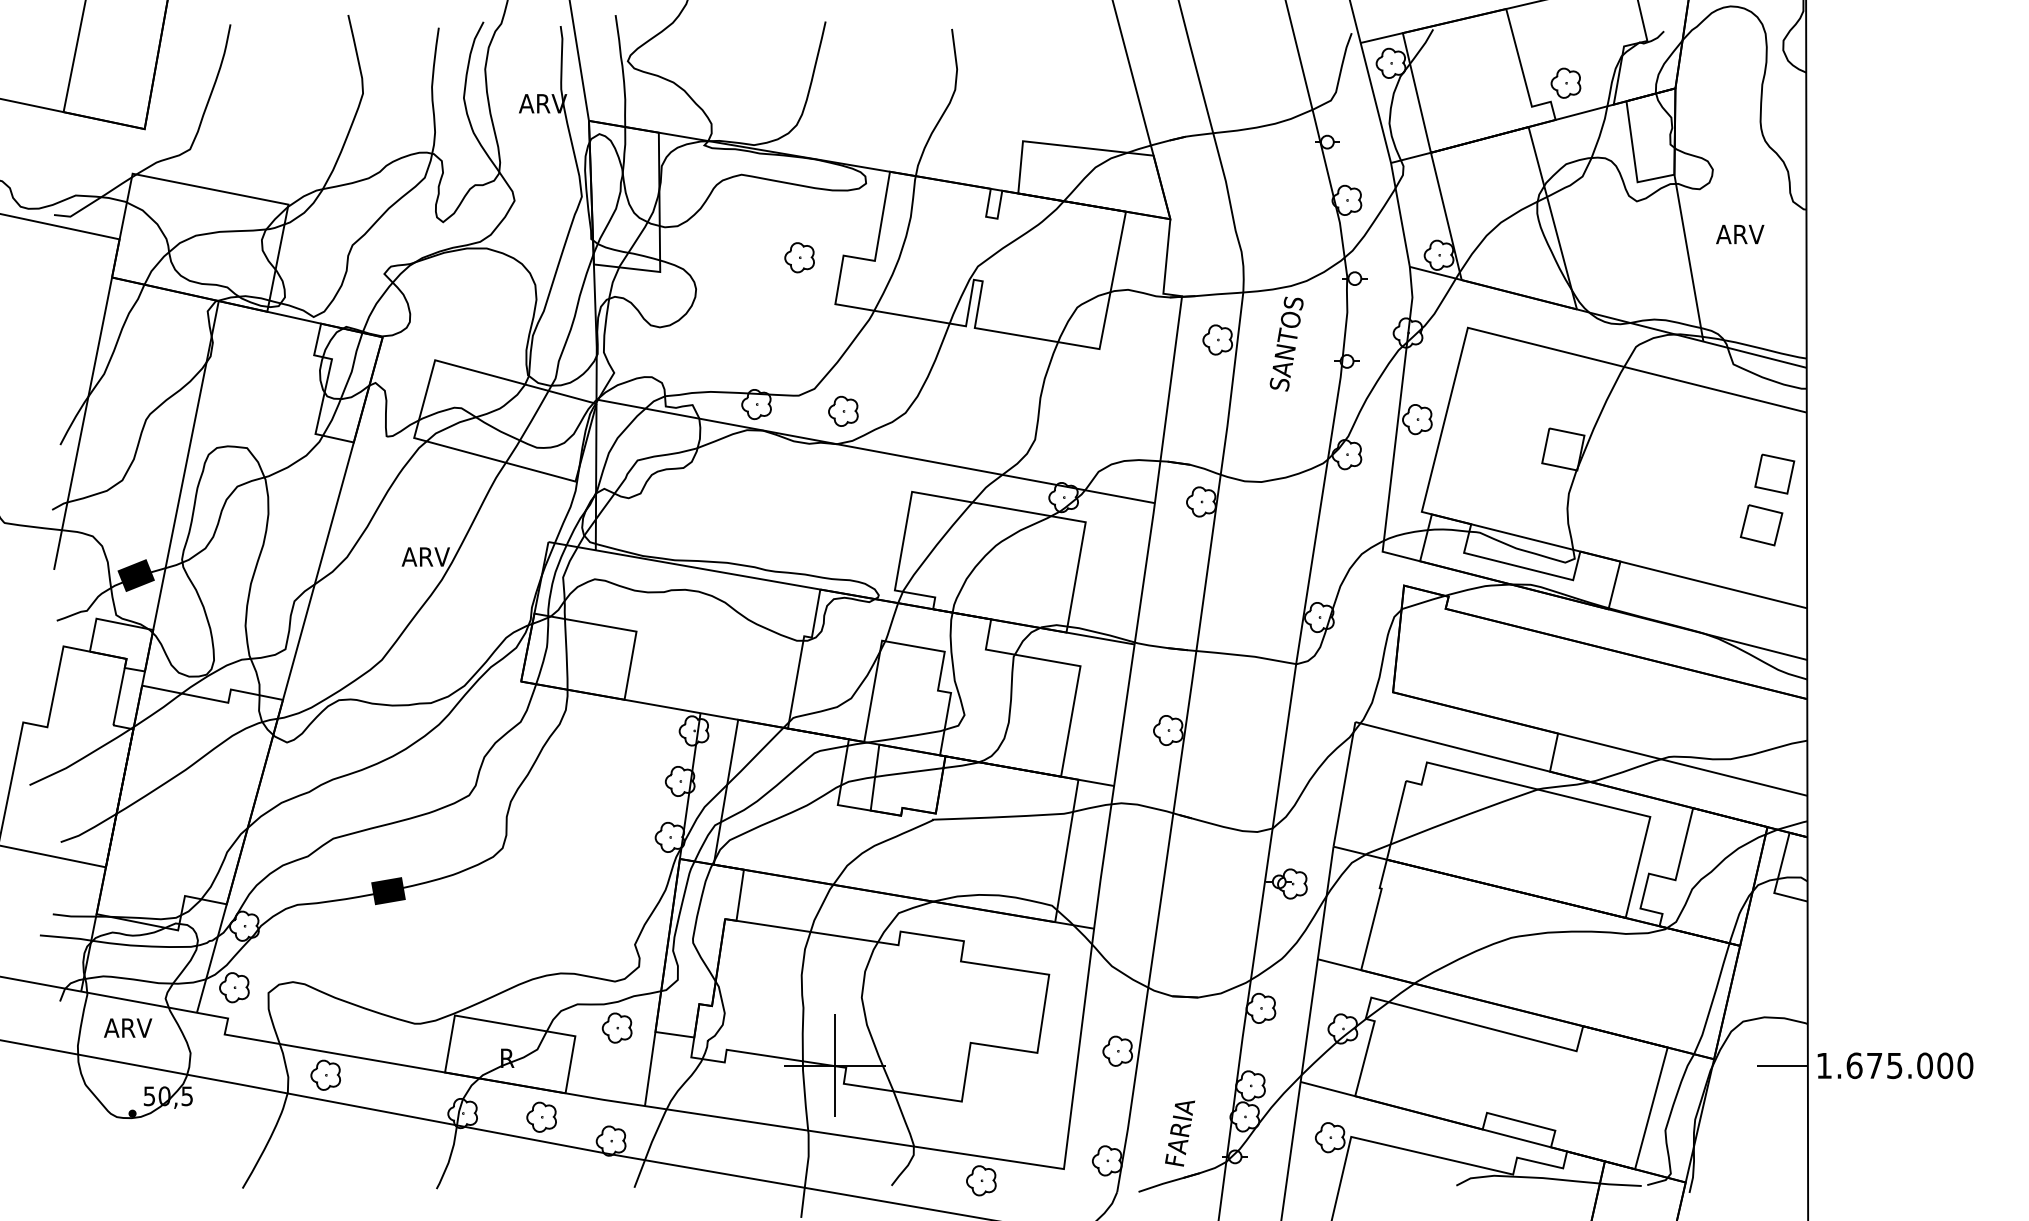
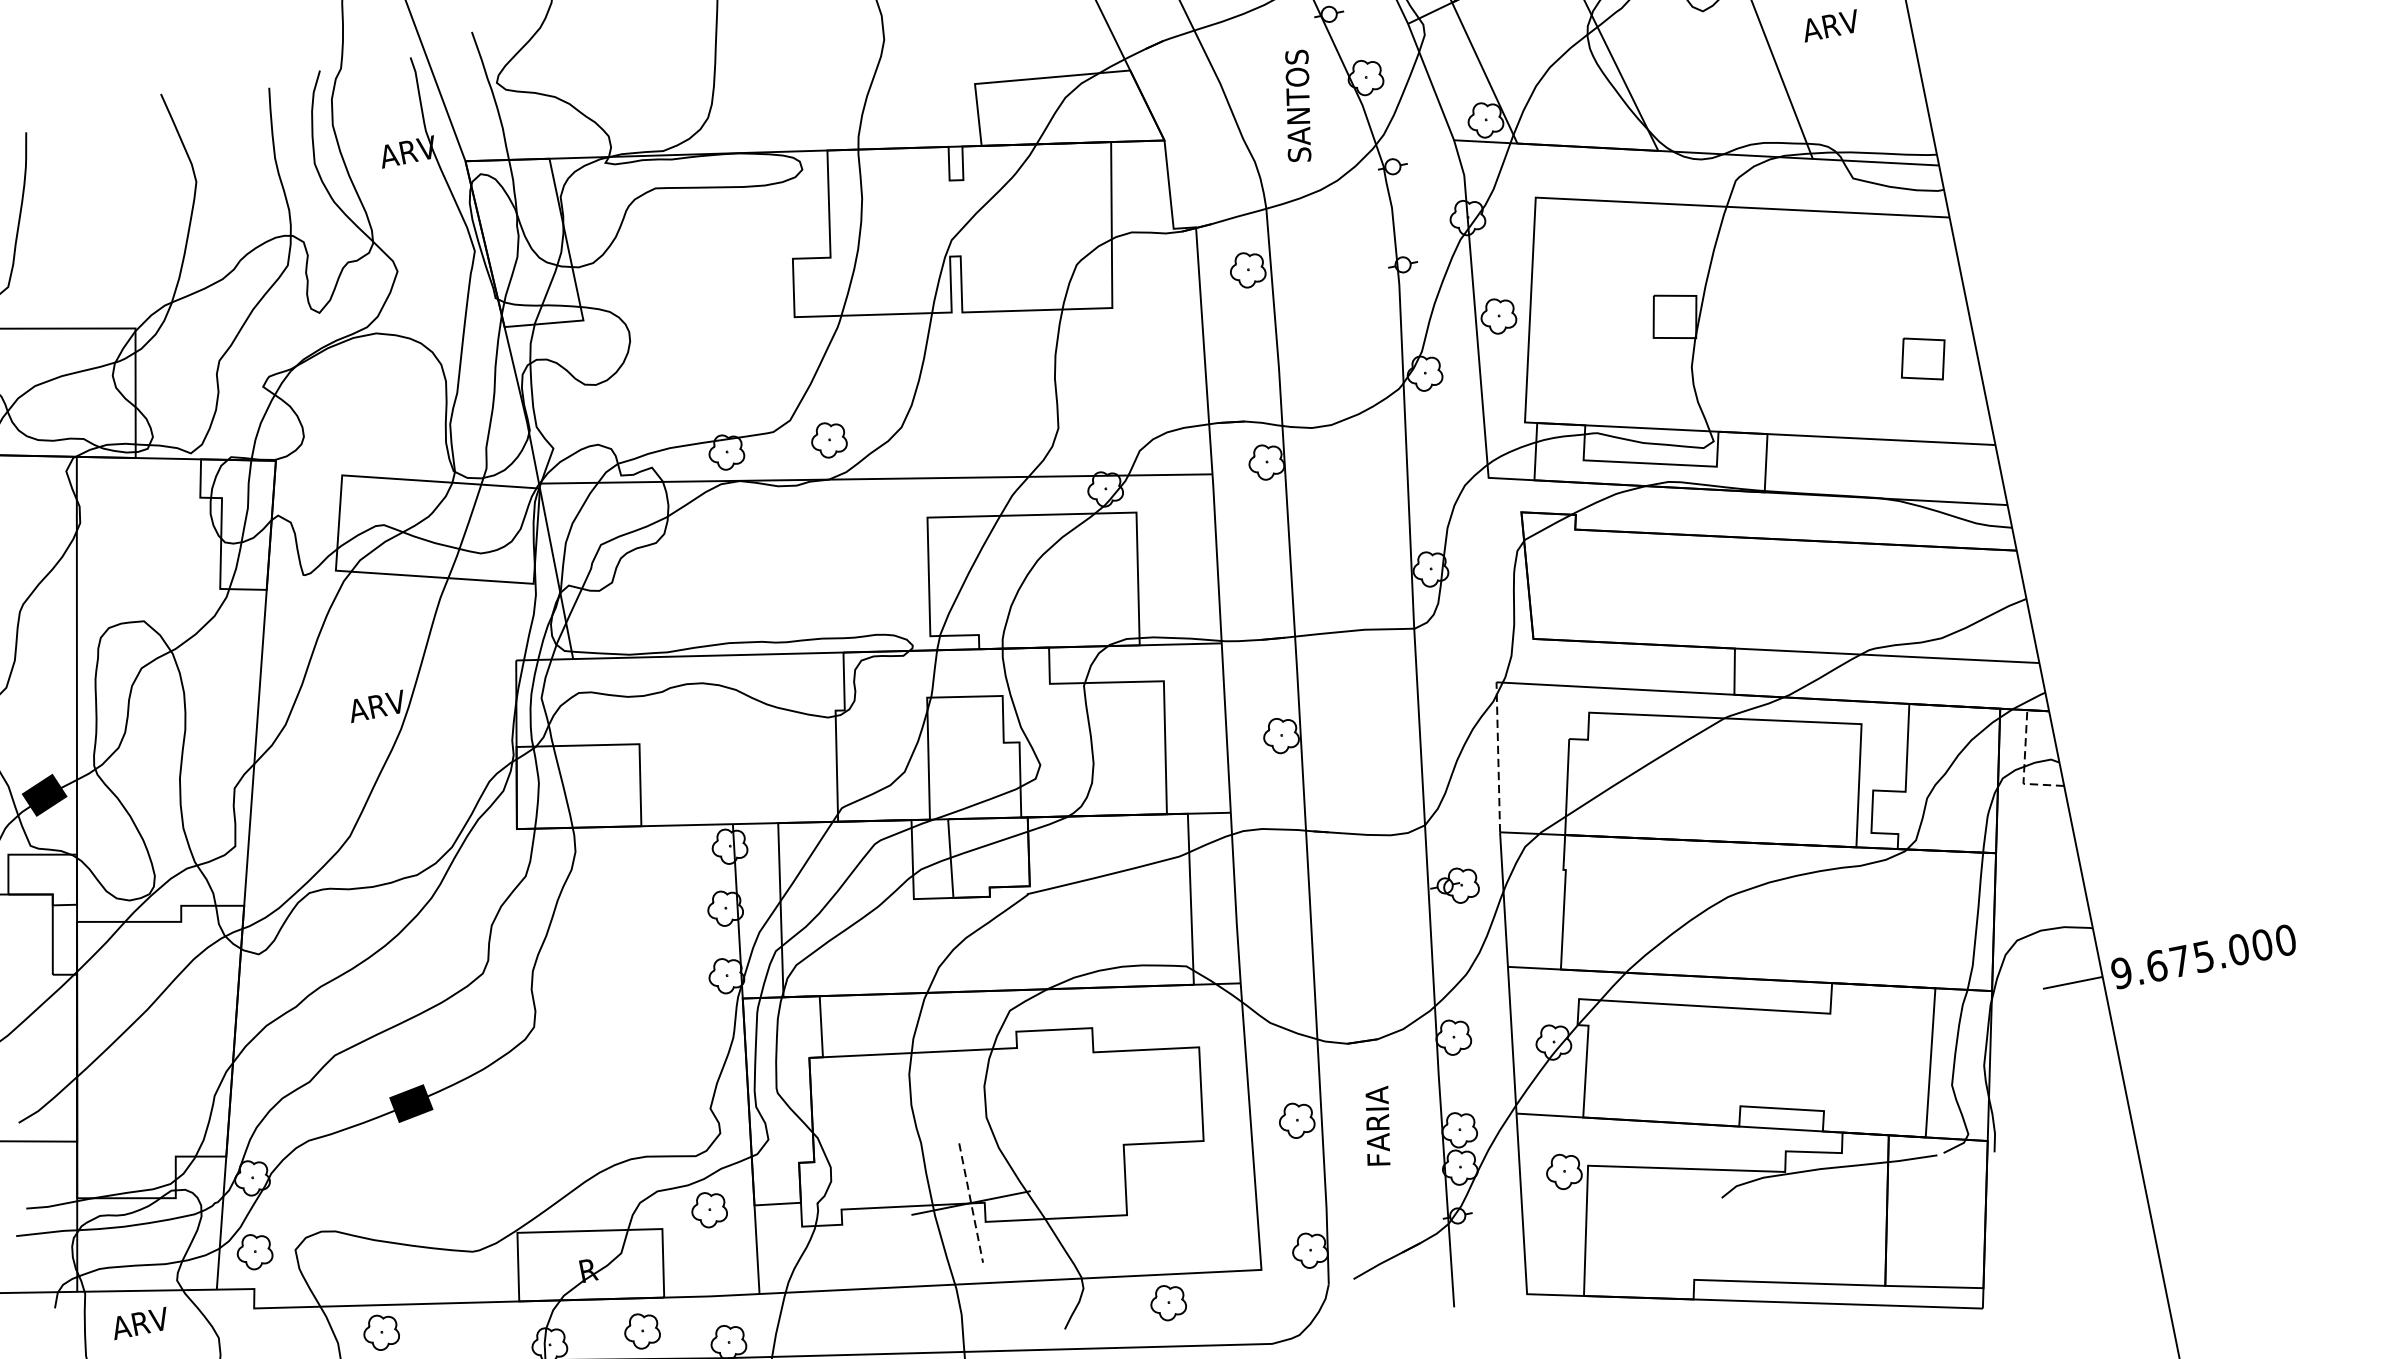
part: (799, 257) -> (742, 271), removed
text: (1286, 343) -> (1297, 105), moved
part: (1774, 473) -> (1926, 295), removed
line: (1344, 783) -> (1498, 756), solid -> dashed
line: (1777, 879) -> (2024, 767), solid -> dashed
text: (1824, 1065) -> (2121, 972), 1.675.000 -> 9.675.000
line: (834, 1066) -> (970, 1203), solid -> dashed
text: (1179, 1133) -> (1377, 1127), moved

